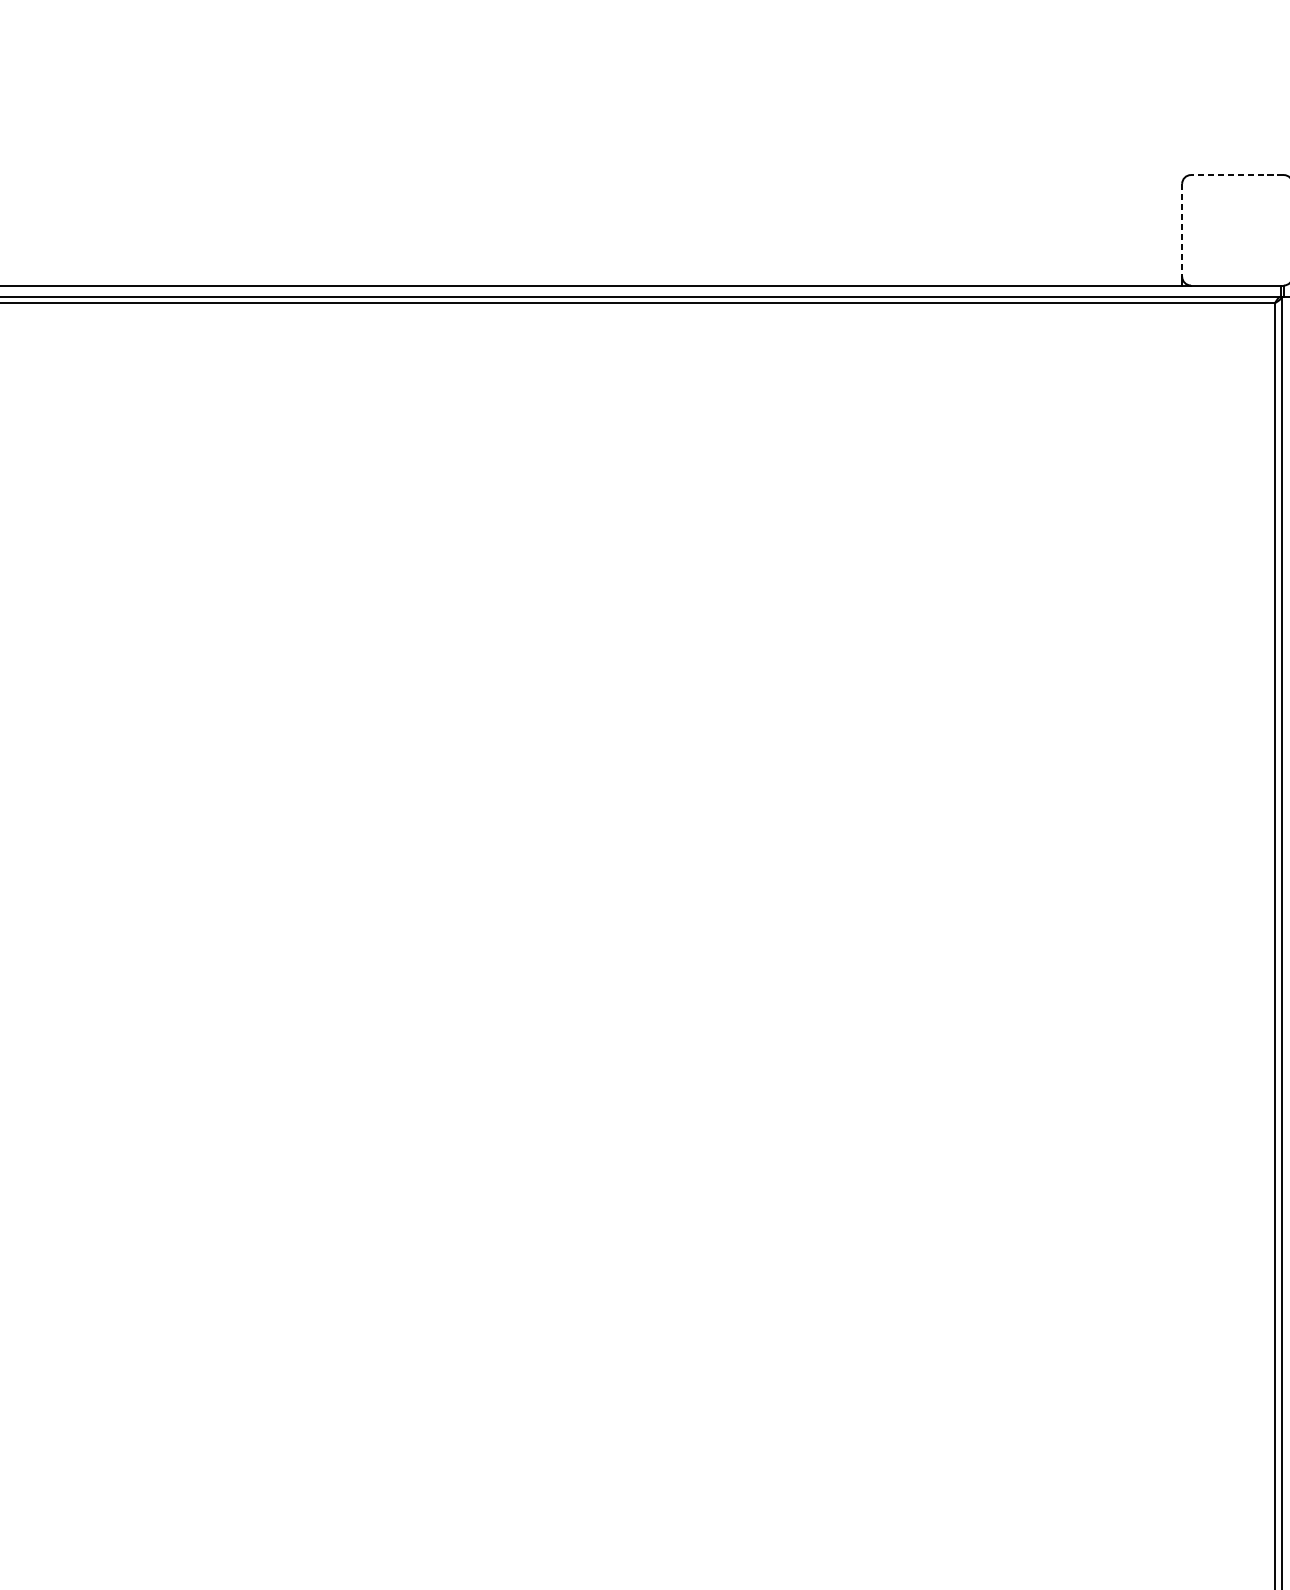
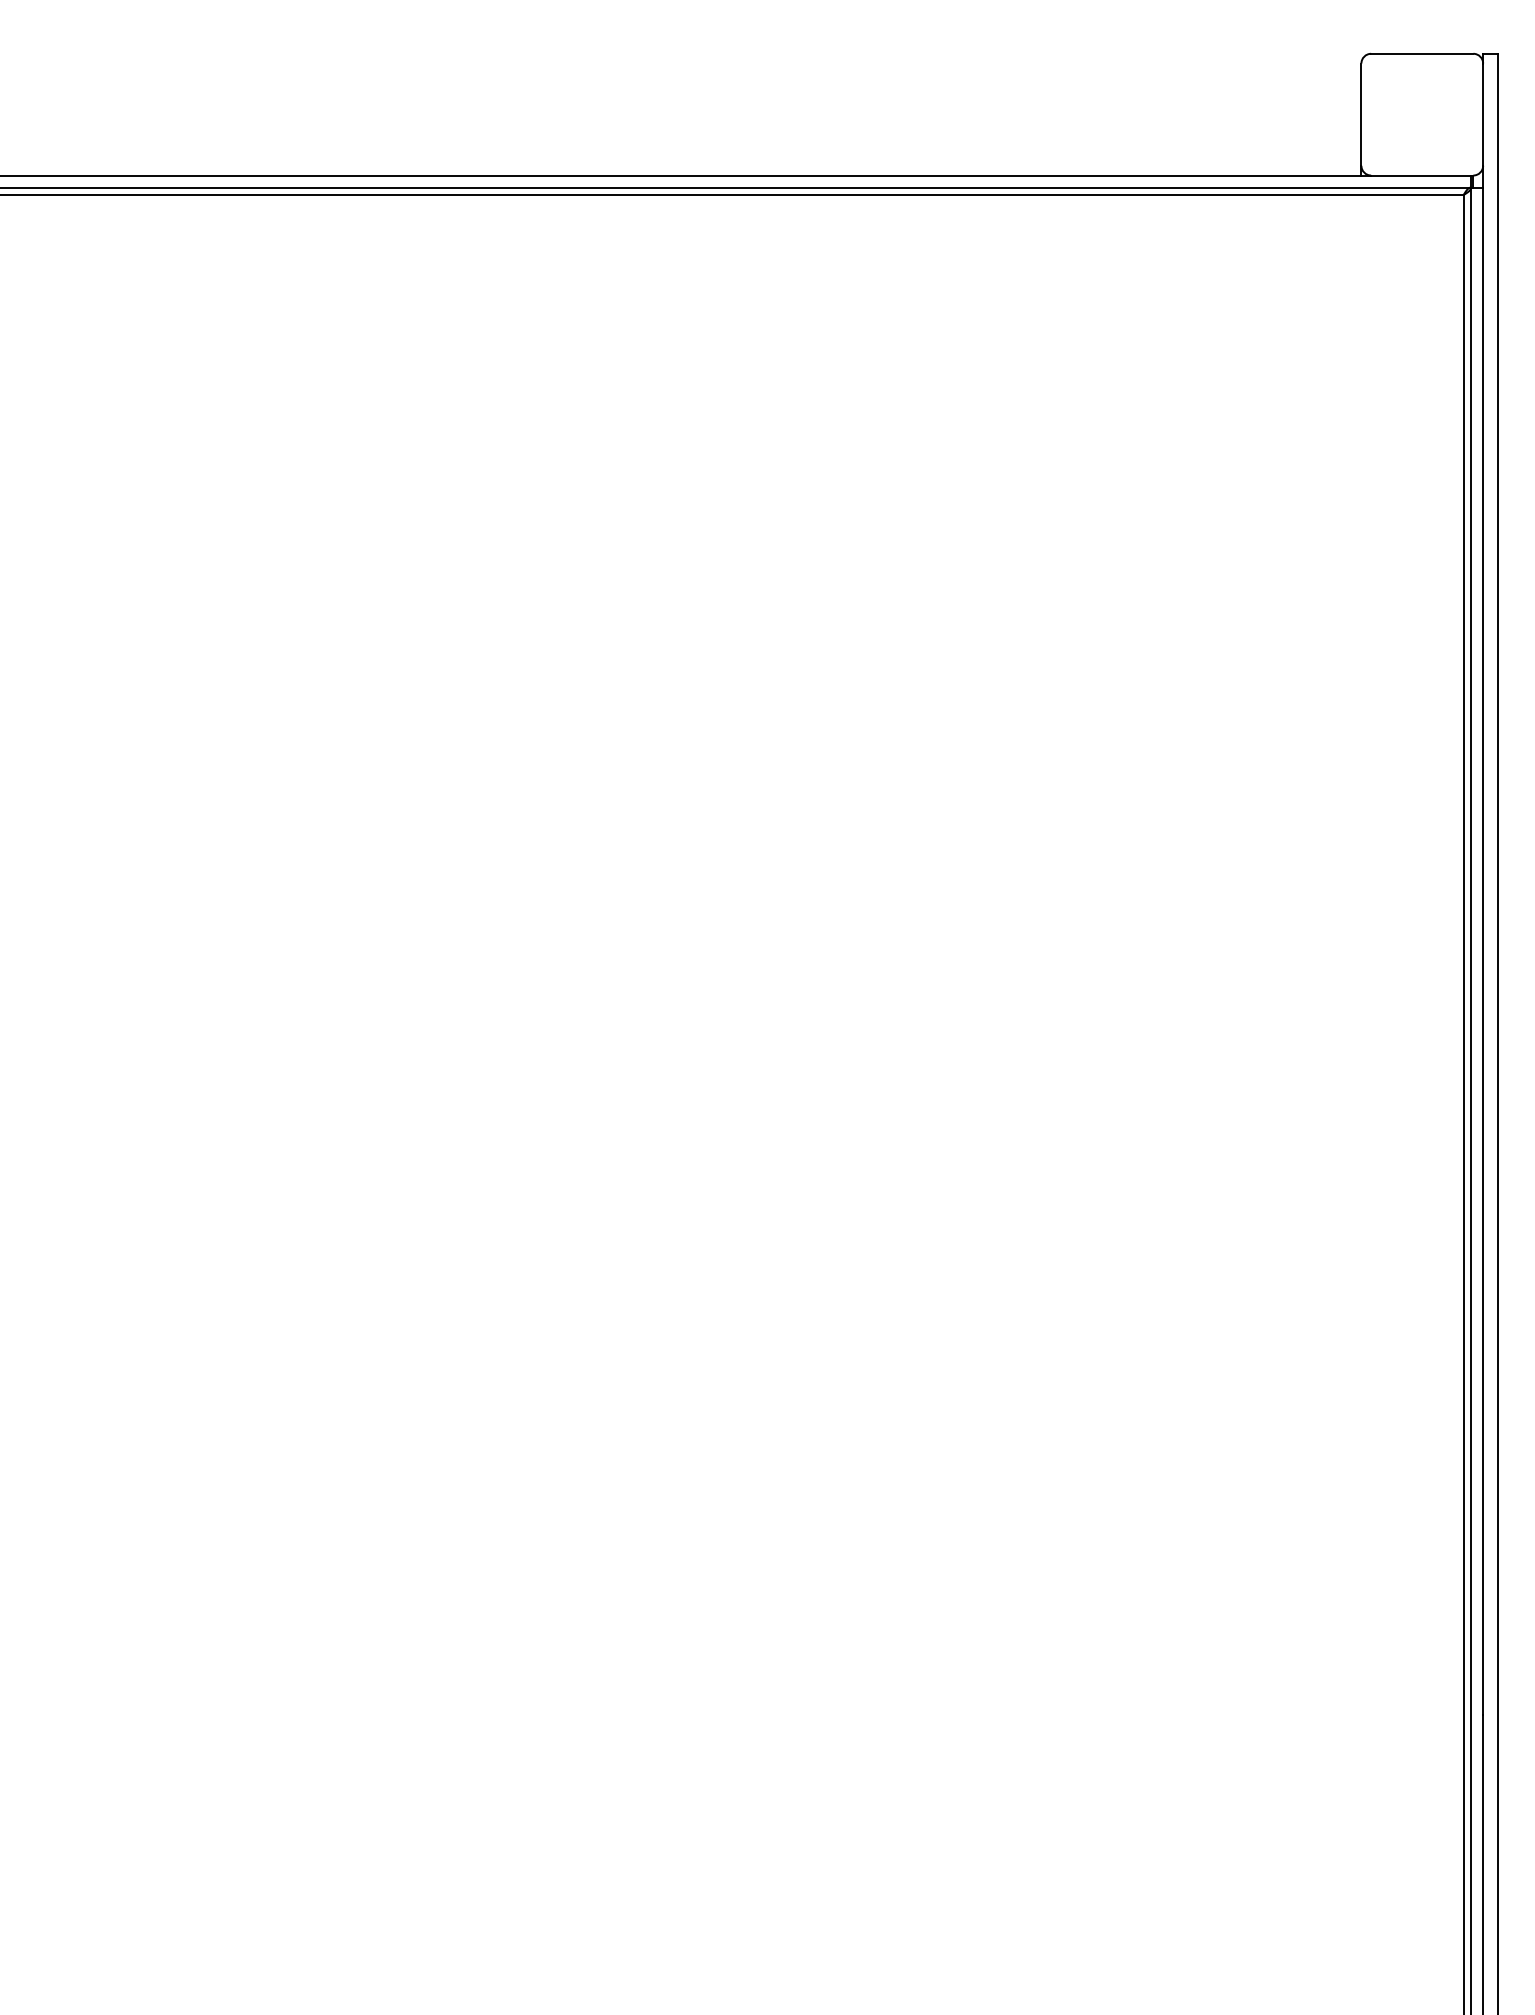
line: (1236, 174) -> (1421, 53), dashed -> solid
line: (1182, 231) -> (1361, 115), dashed -> solid

